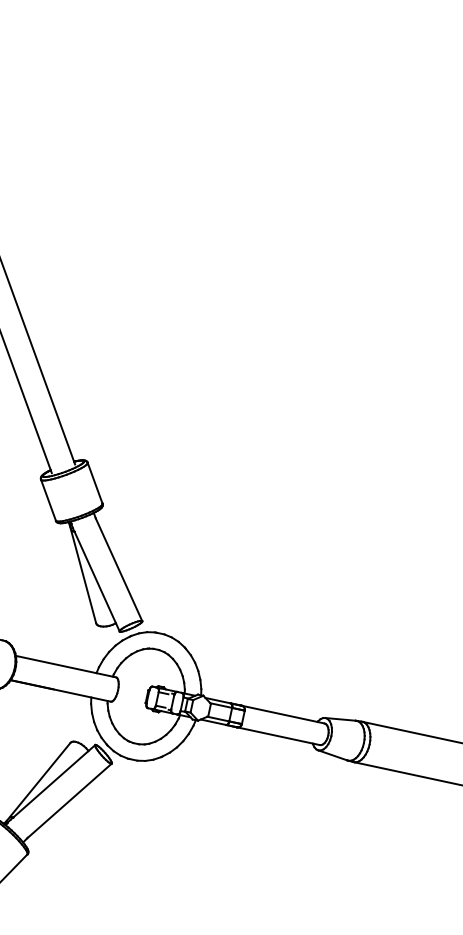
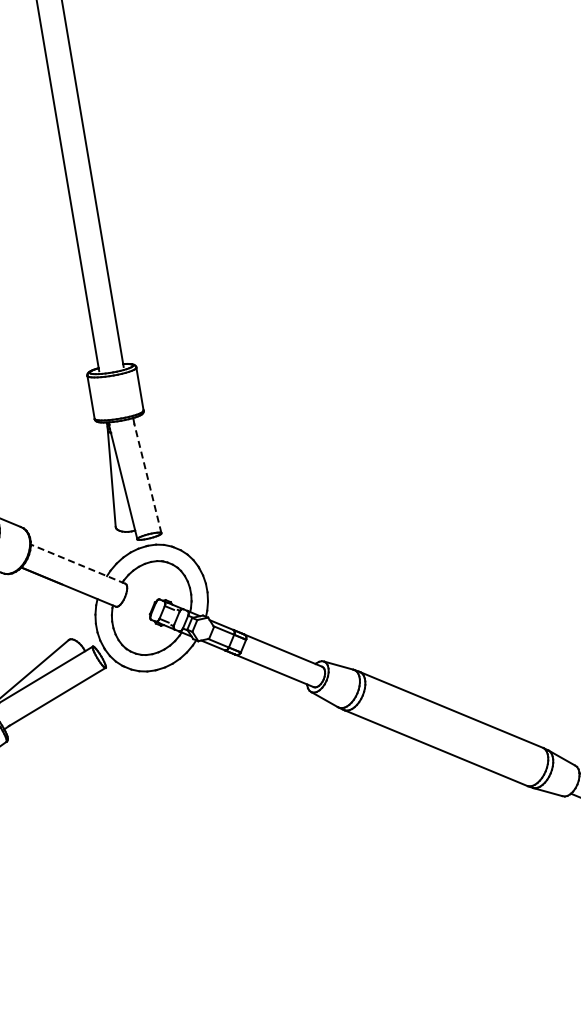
line: (118, 569) -> (147, 478), solid -> dashed
line: (65, 666) -> (77, 563), solid -> dashed

